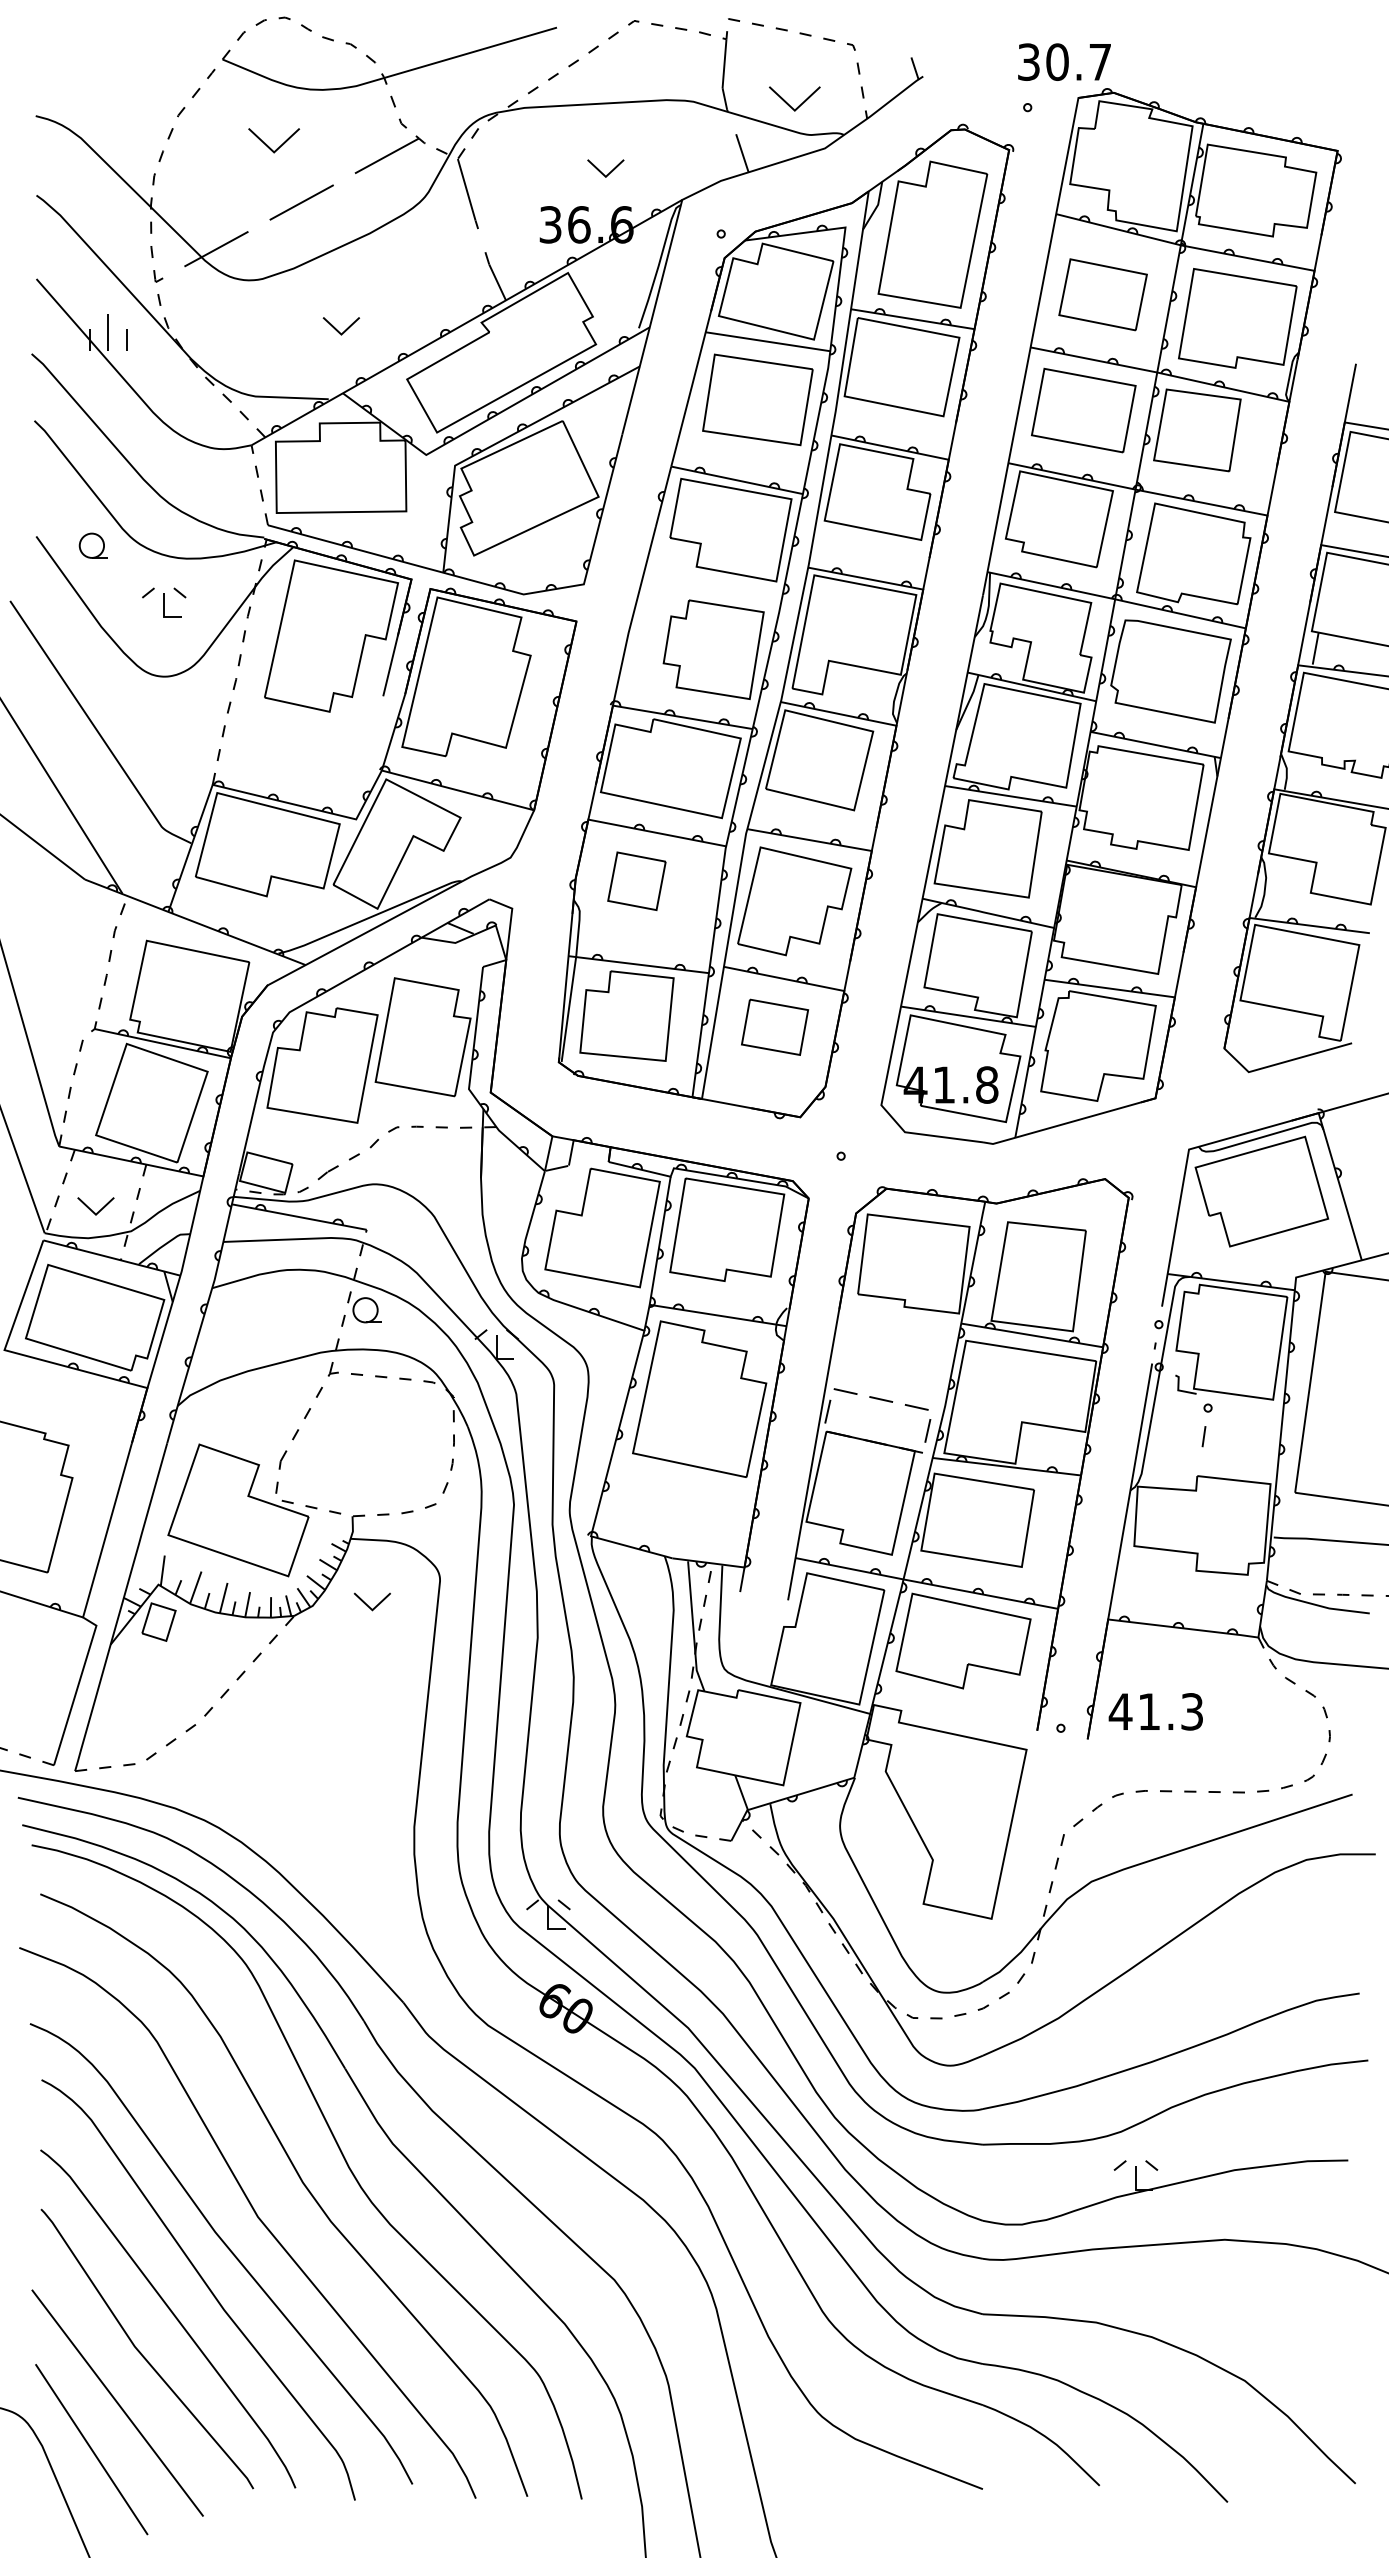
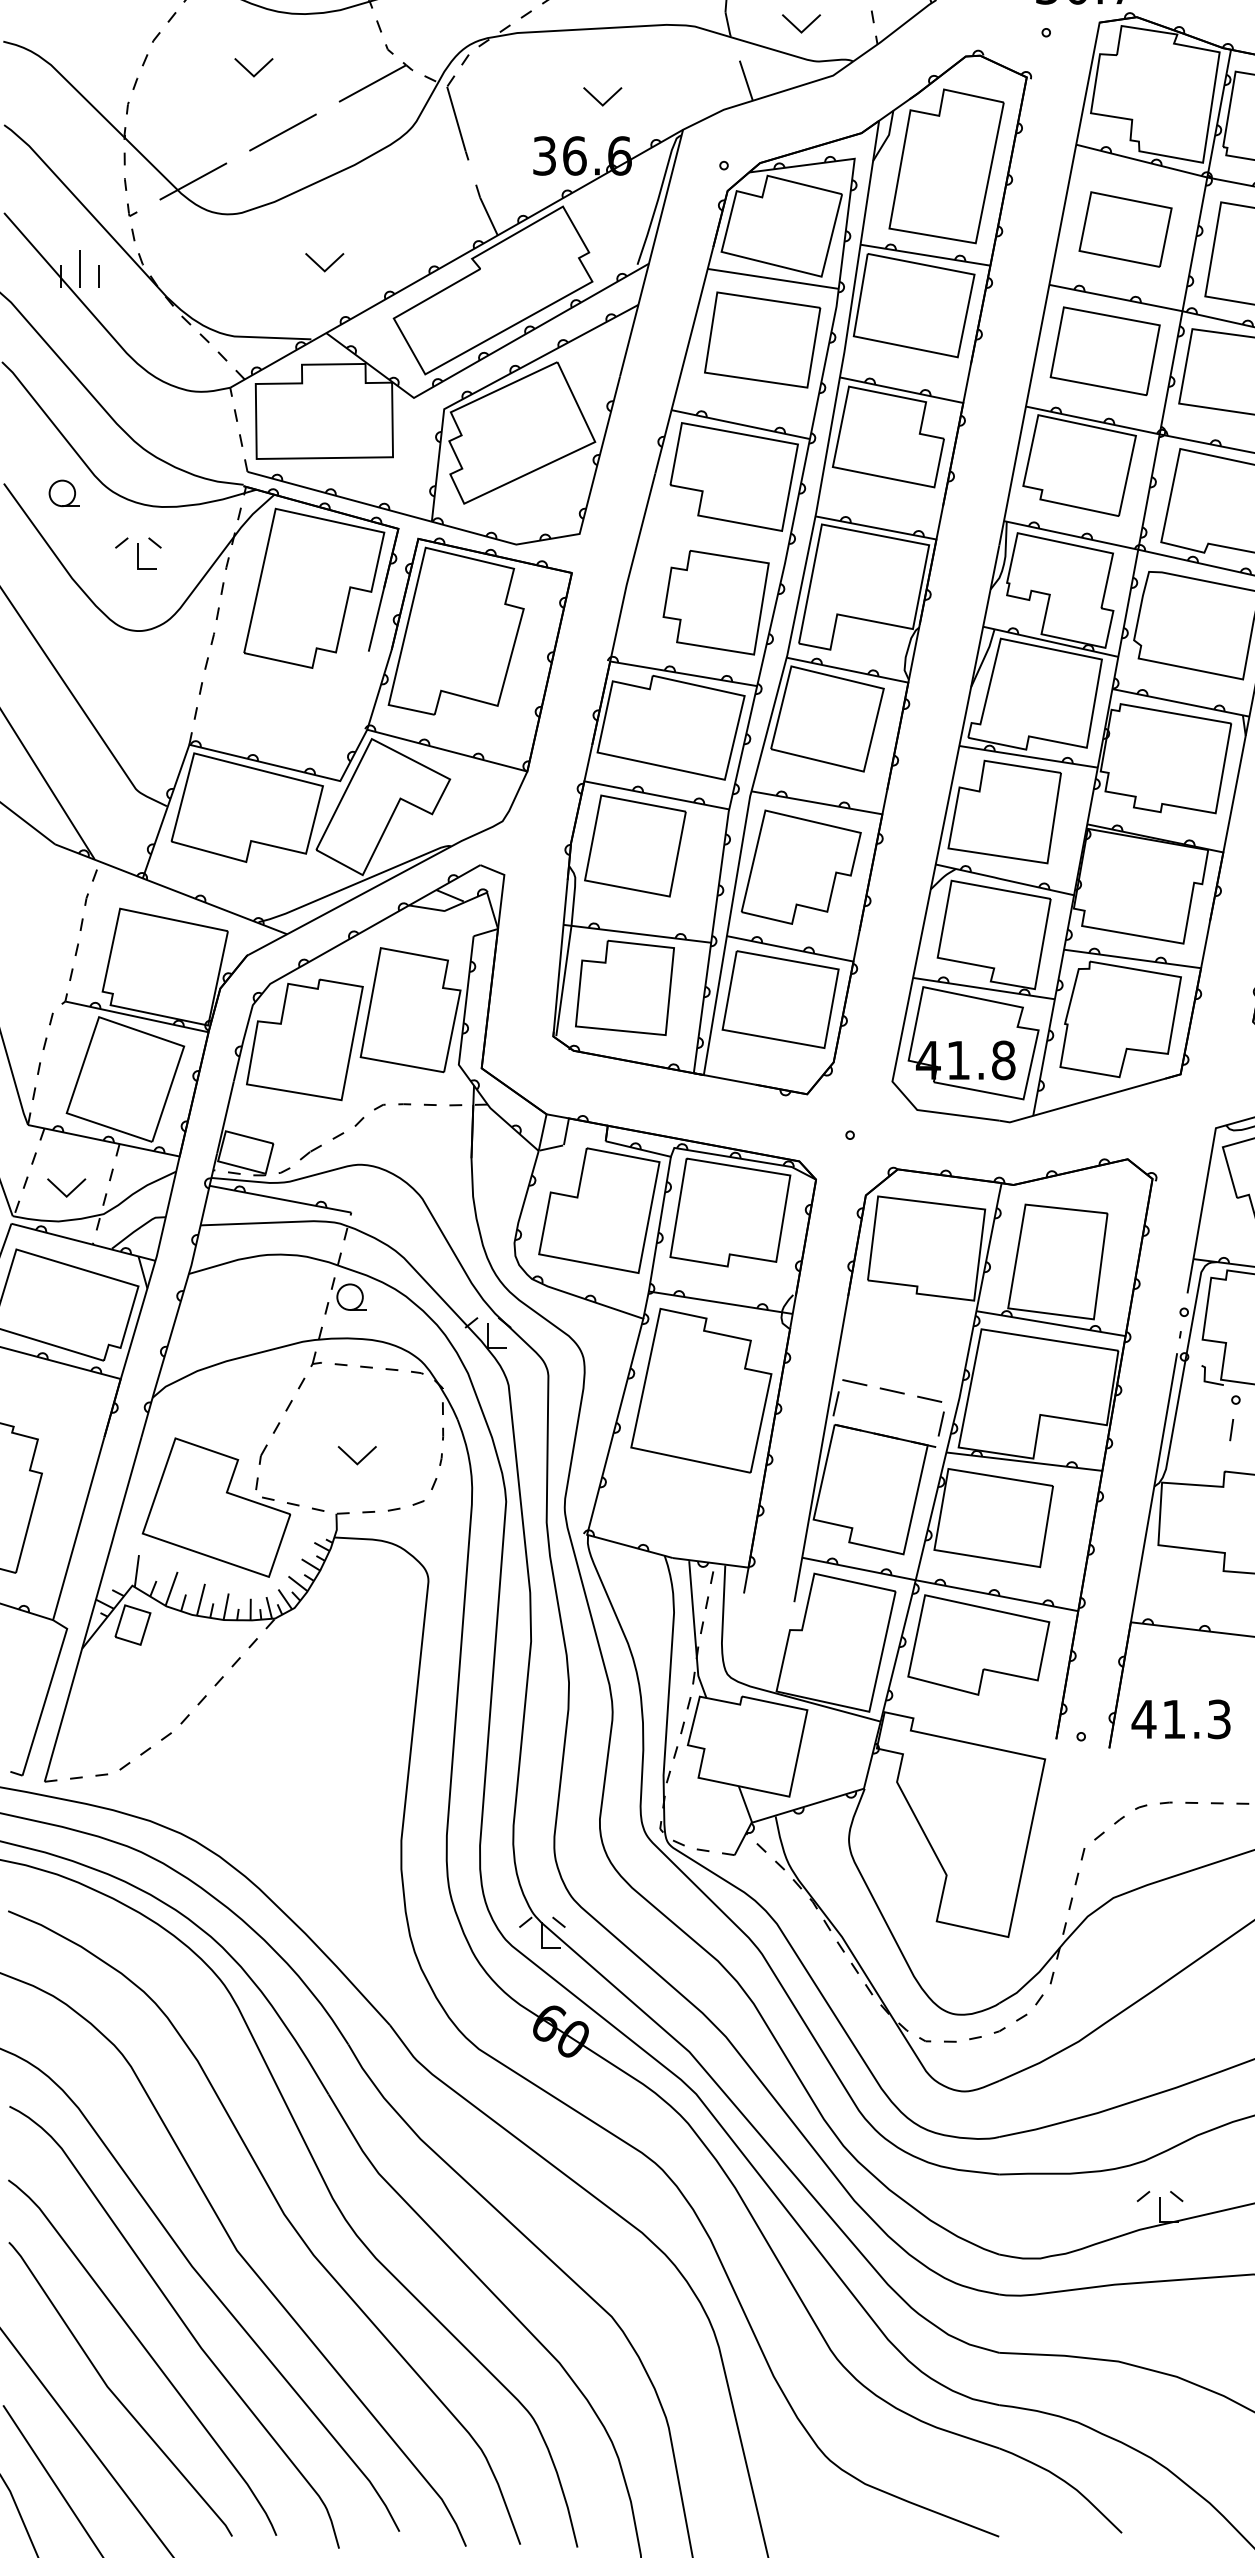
part: (794, 99) -> (801, 24), size x0.71
part: (273, 140) -> (253, 67), size x0.71
part: (636, 881) -> (634, 846), size x1.67
part: (774, 1027) -> (780, 999), size x1.67
part: (371, 1601) -> (356, 1455), moved

